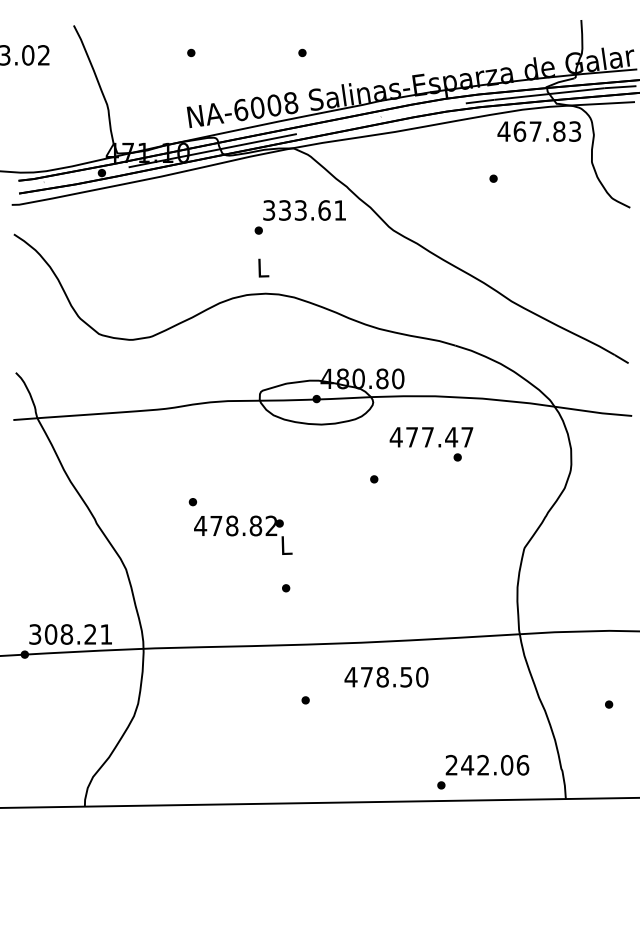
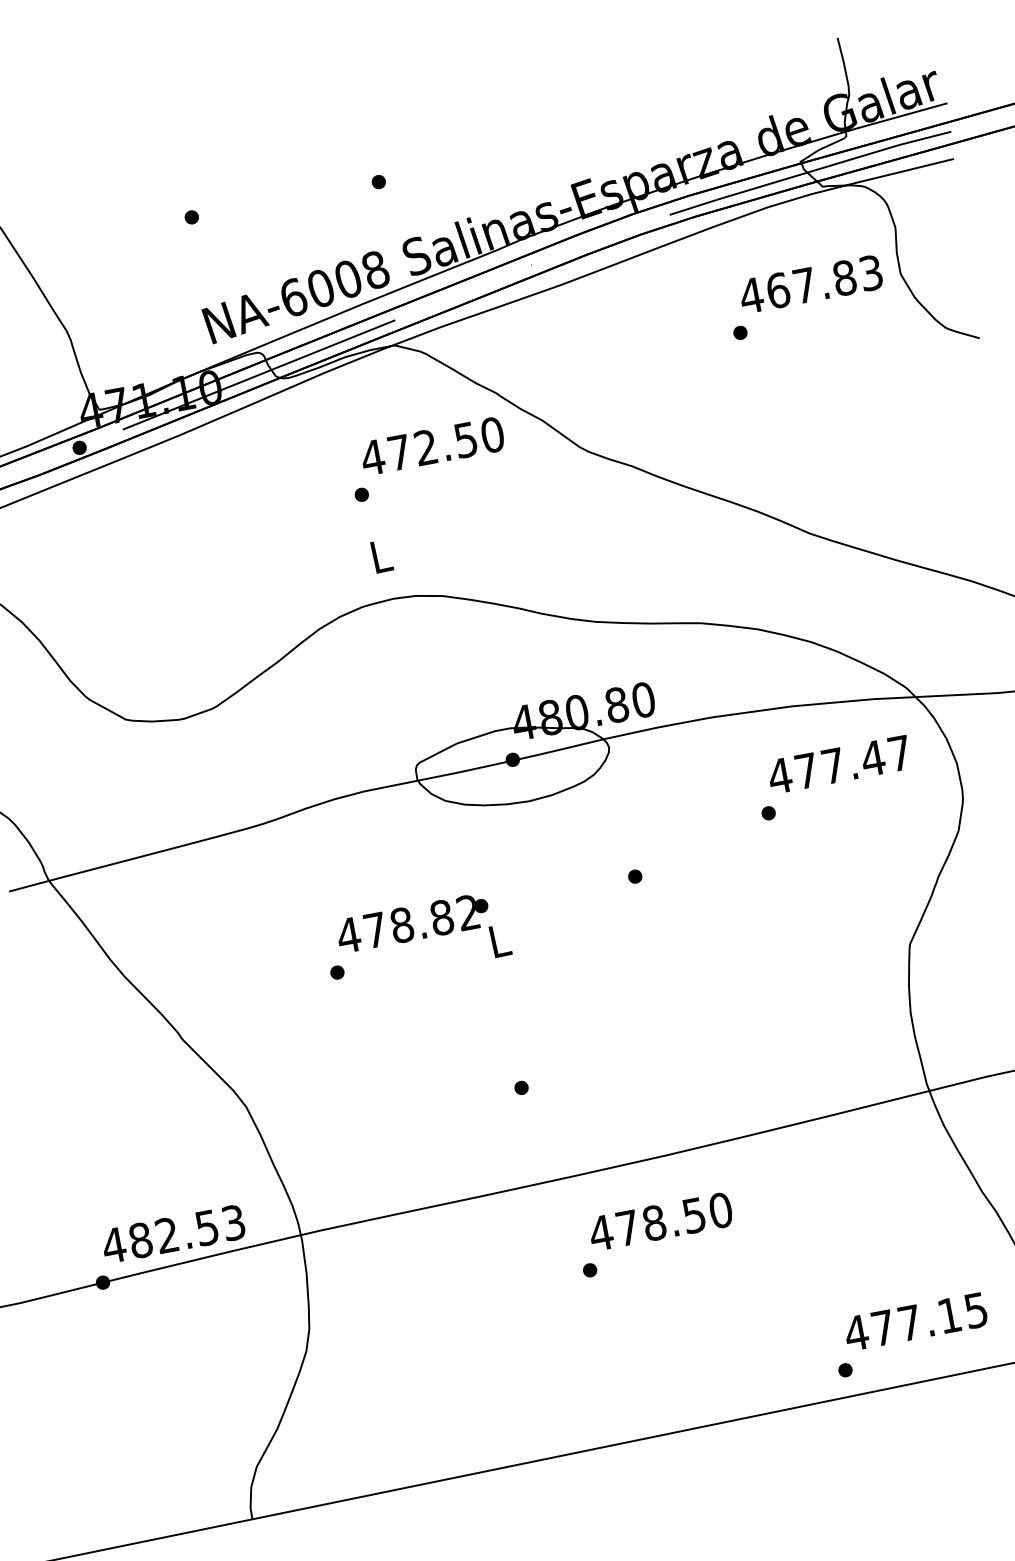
text: (538, 131) -> (809, 284), moved
text: (304, 210) -> (432, 446), 333.61 -> 472.50
text: (431, 437) -> (839, 765), moved
text: (243, 534) -> (423, 936), moved
text: (70, 634) -> (173, 1234), 308.21 -> 482.53
text: (386, 676) -> (660, 1220), moved
text: (487, 764) -> (916, 1320), 242.06 -> 477.15

